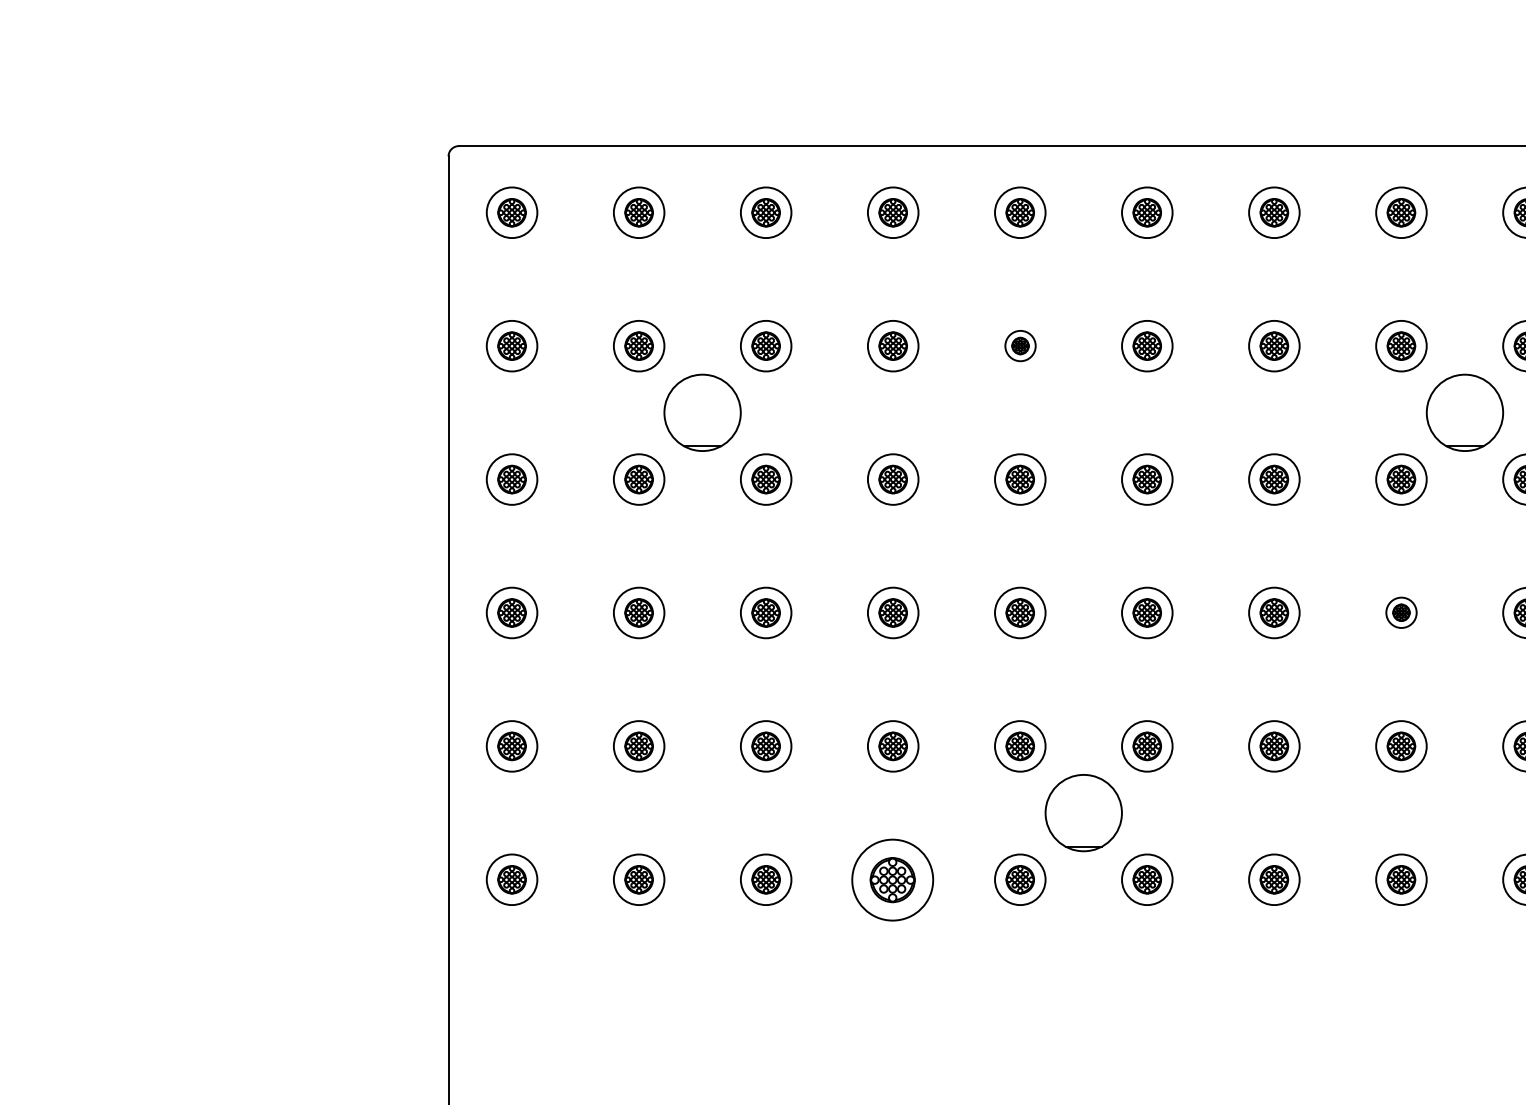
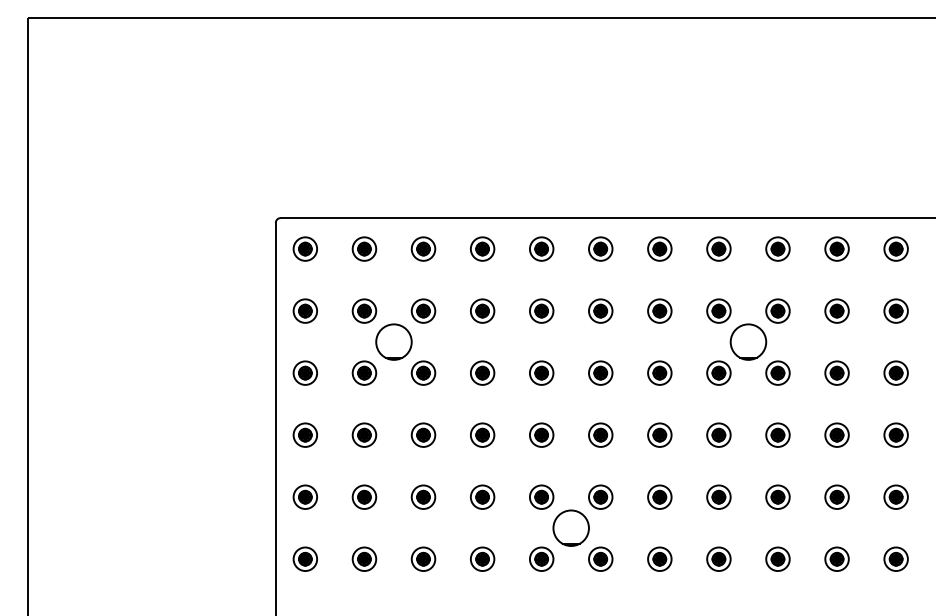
part: (1019, 344) -> (541, 310), size x1.67
part: (1400, 611) -> (718, 434), size x1.67
part: (892, 878) -> (482, 558), size x0.62

